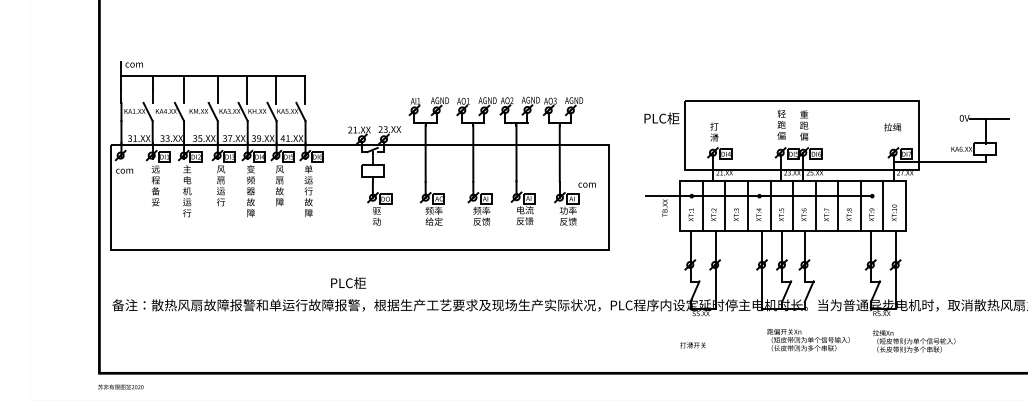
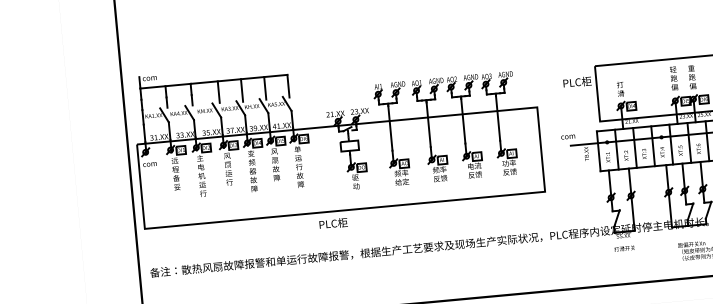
text: (586, 184) -> (567, 136), moved
text: (348, 282) -> (333, 223), moved
text: (692, 345) -> (624, 248), moved

